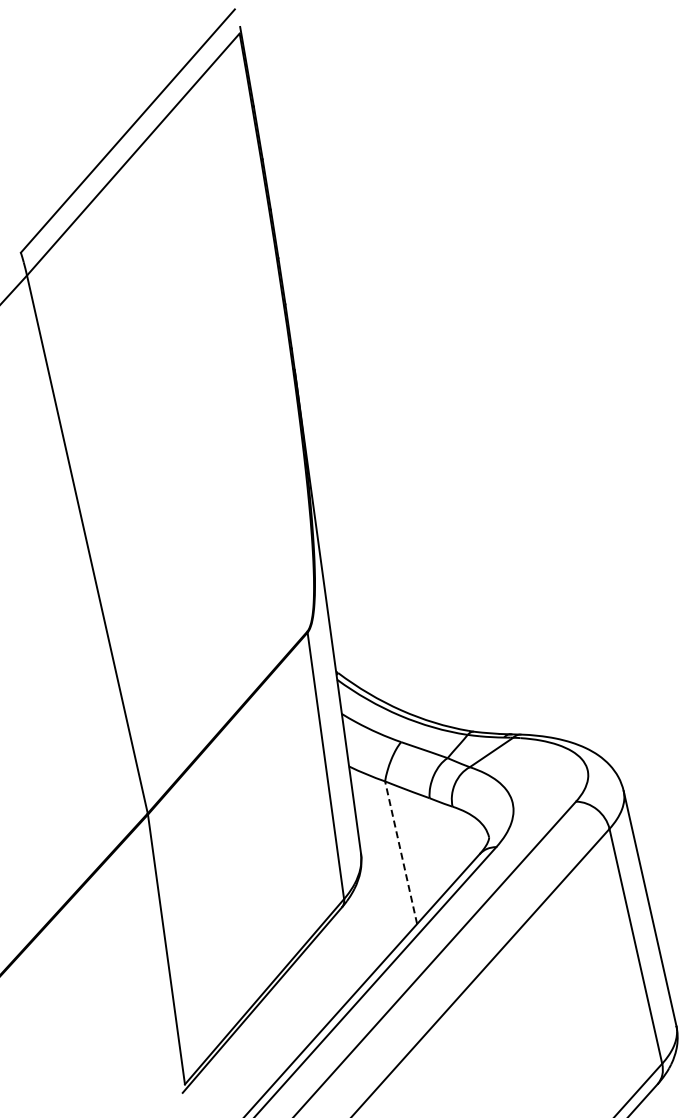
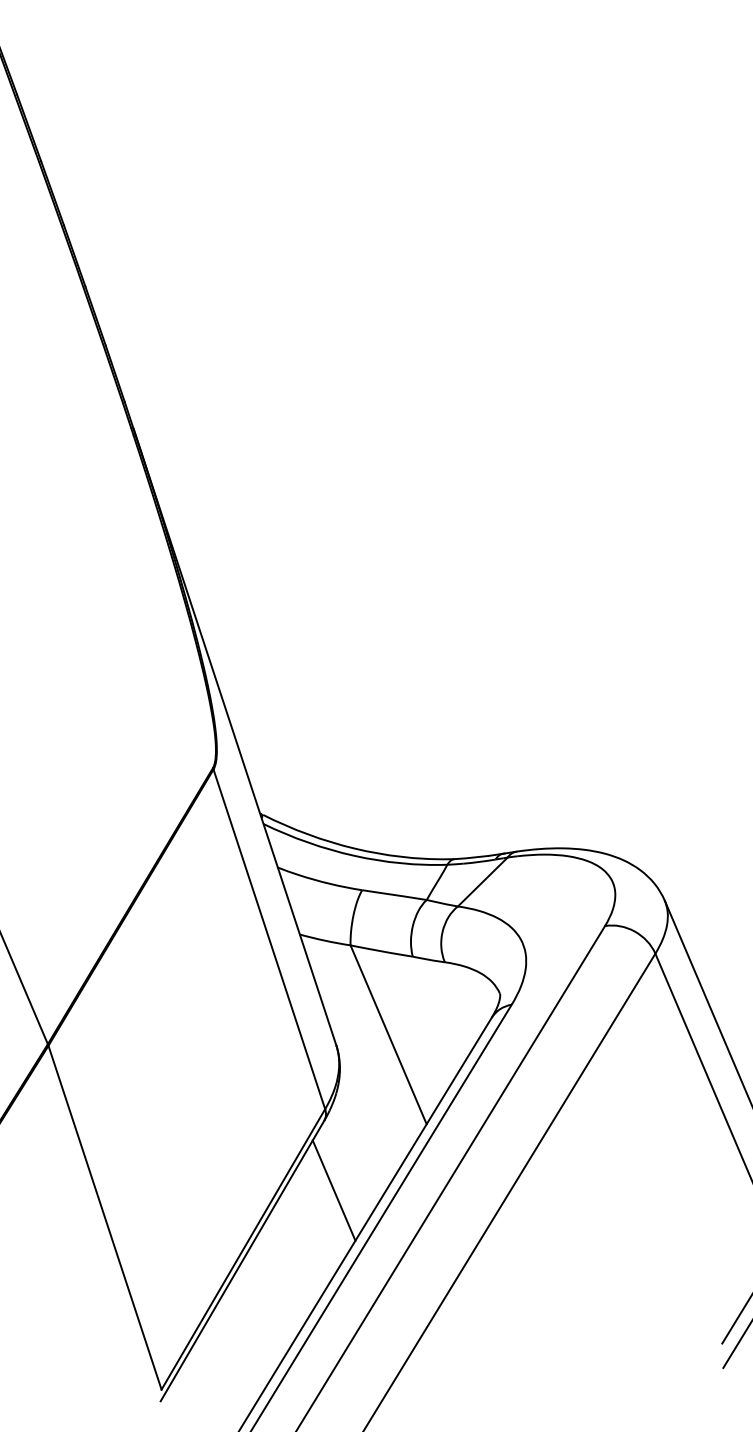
line: (401, 852) -> (389, 1034), dashed -> solid
line: (339, 960) -> (333, 1190), added

